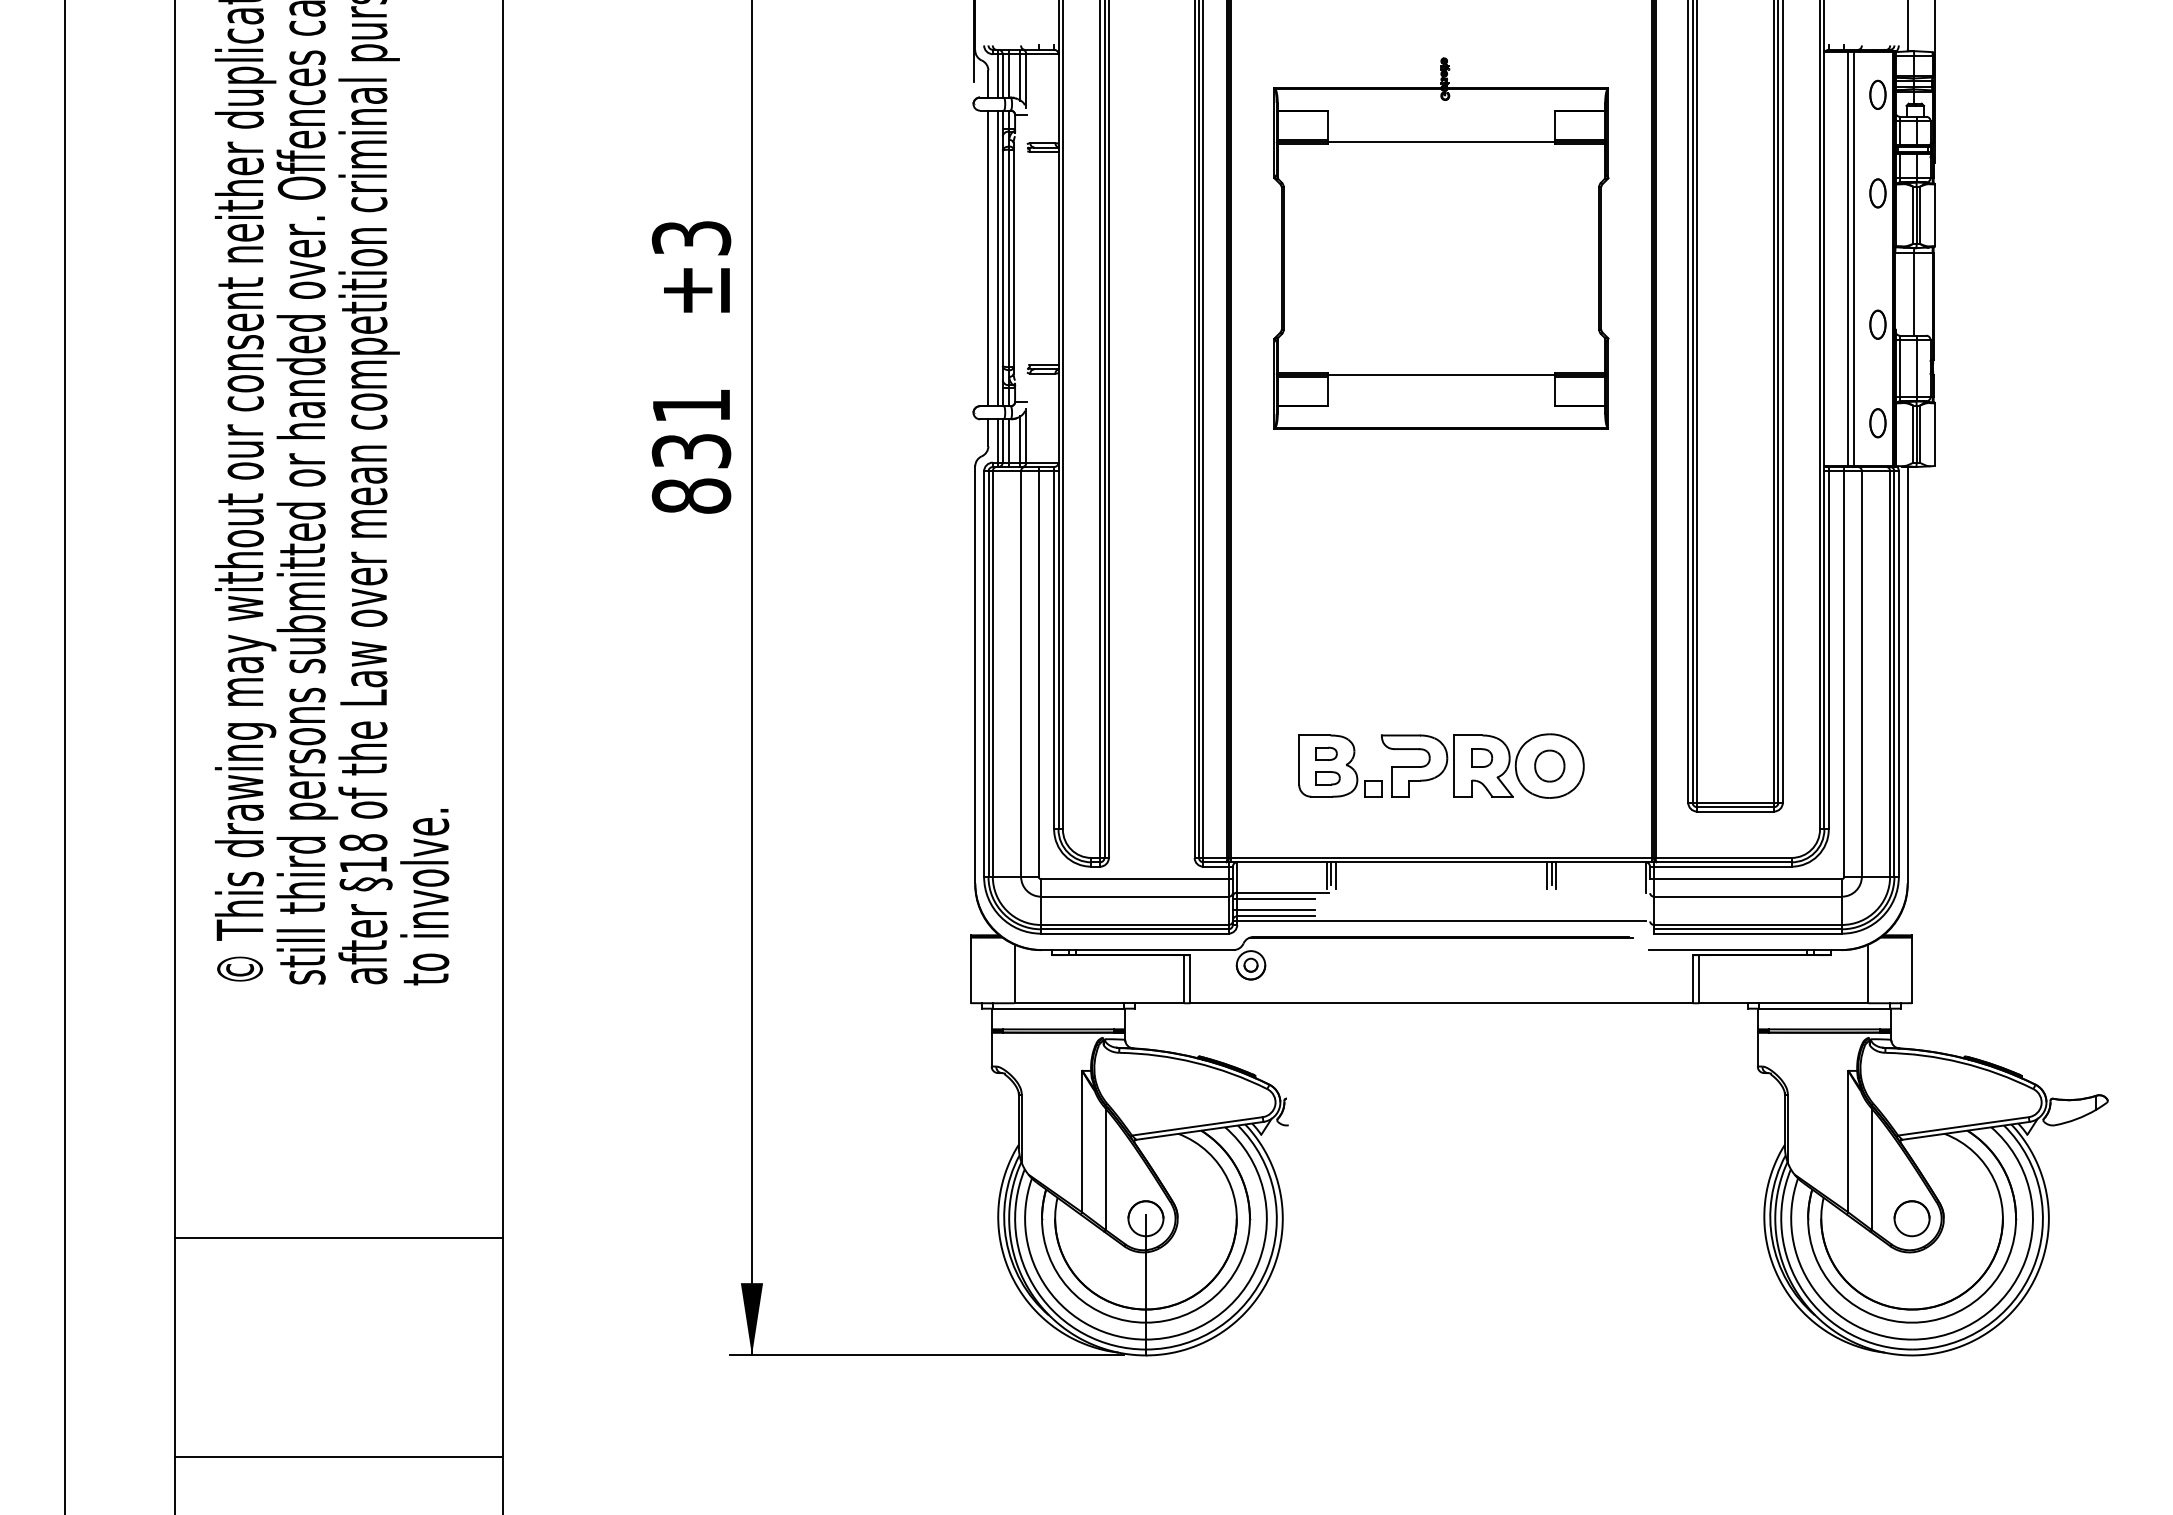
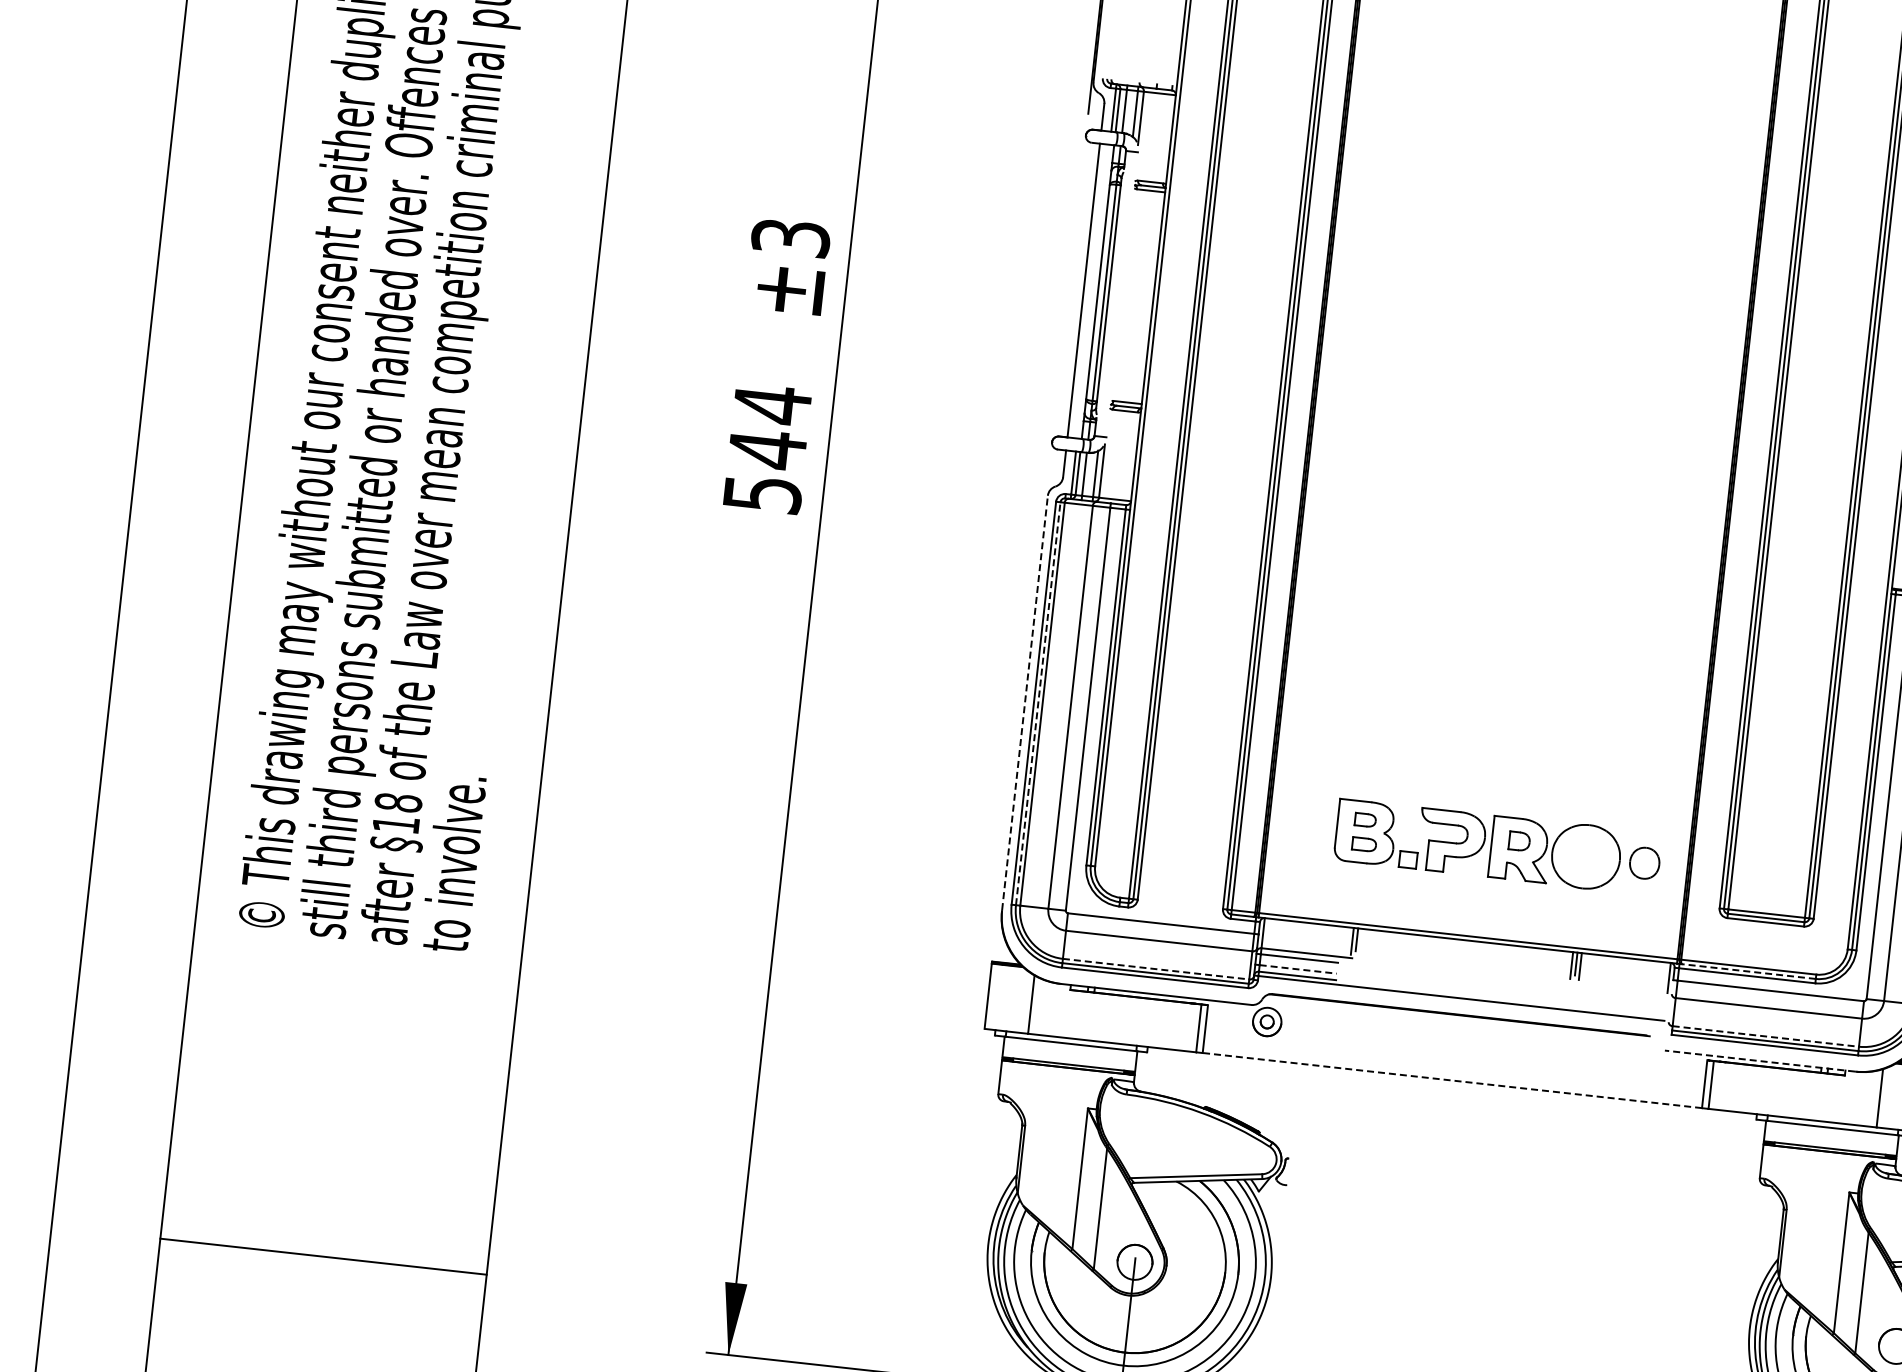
part: (1441, 243) -> (1535, 325), removed
line: (998, 258) -> (1093, 291), removed
text: (691, 450) -> (767, 448), 831 -> 544
line: (975, 674) -> (1025, 702), solid -> dashed
line: (988, 674) -> (1038, 704), solid -> dashed
part: (1549, 765) -> (1644, 862), moved
line: (1723, 862) -> (1748, 971), solid -> dashed
line: (1335, 875) -> (1361, 942), removed
line: (1276, 909) -> (1298, 969), solid -> dashed
line: (1134, 924) -> (1155, 968), solid -> dashed
line: (1748, 924) -> (1766, 1036), solid -> dashed
line: (1745, 950) -> (1760, 1061), solid -> dashed
line: (1440, 1003) -> (1451, 1080), solid -> dashed
line: (338, 1238) -> (323, 1257), moved

